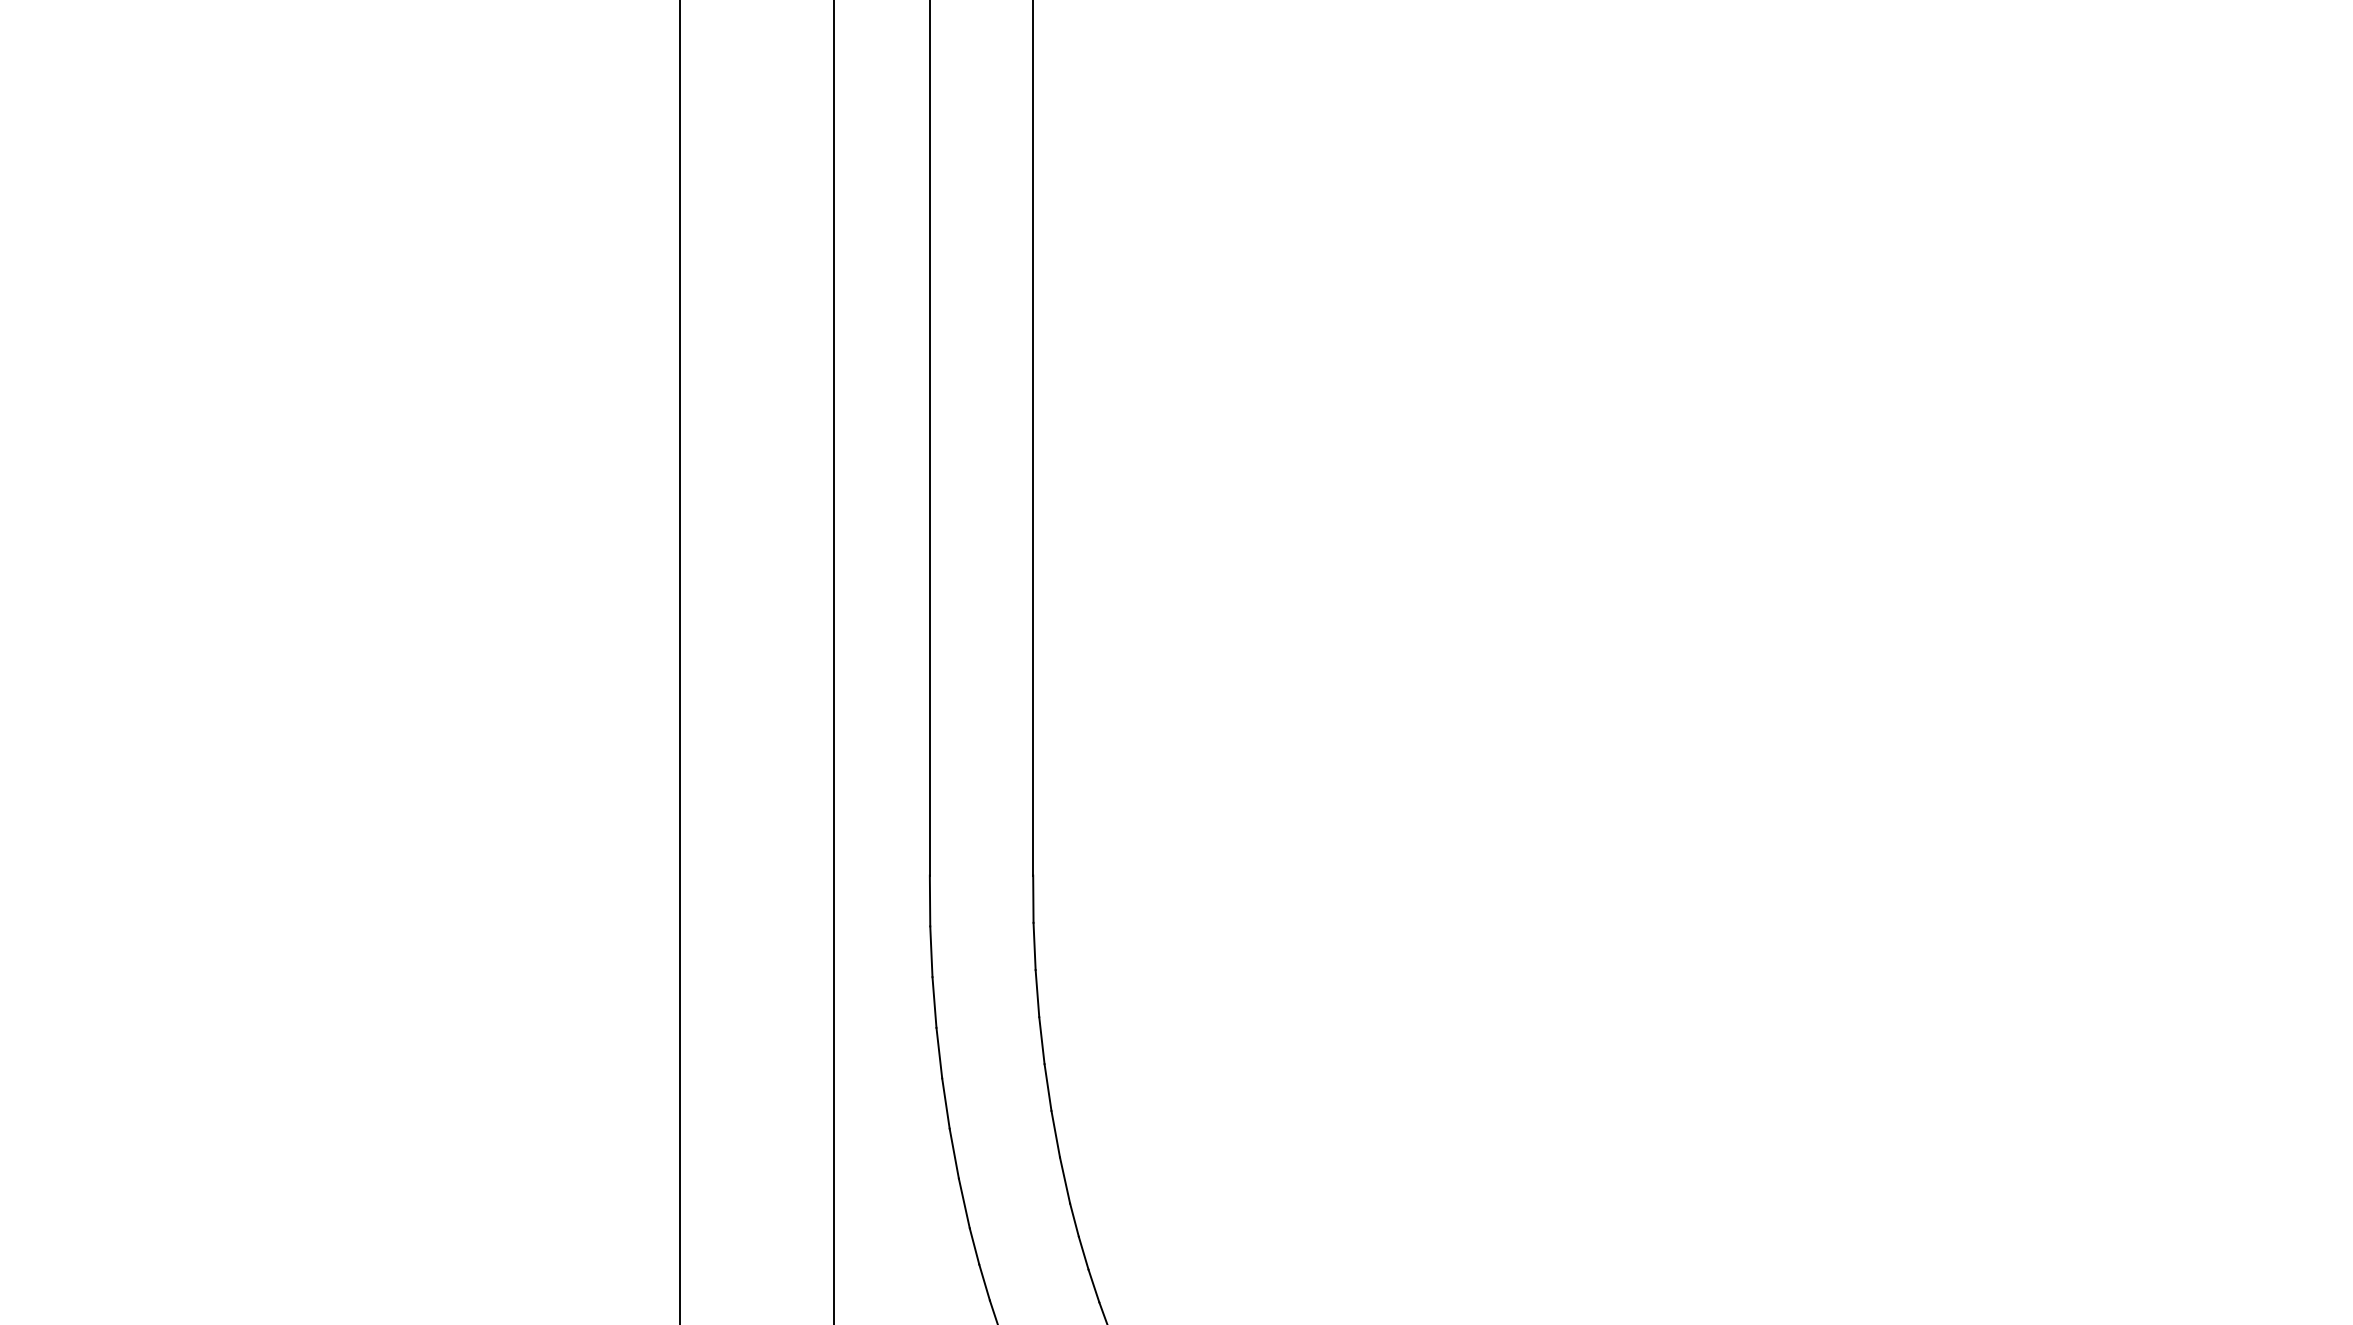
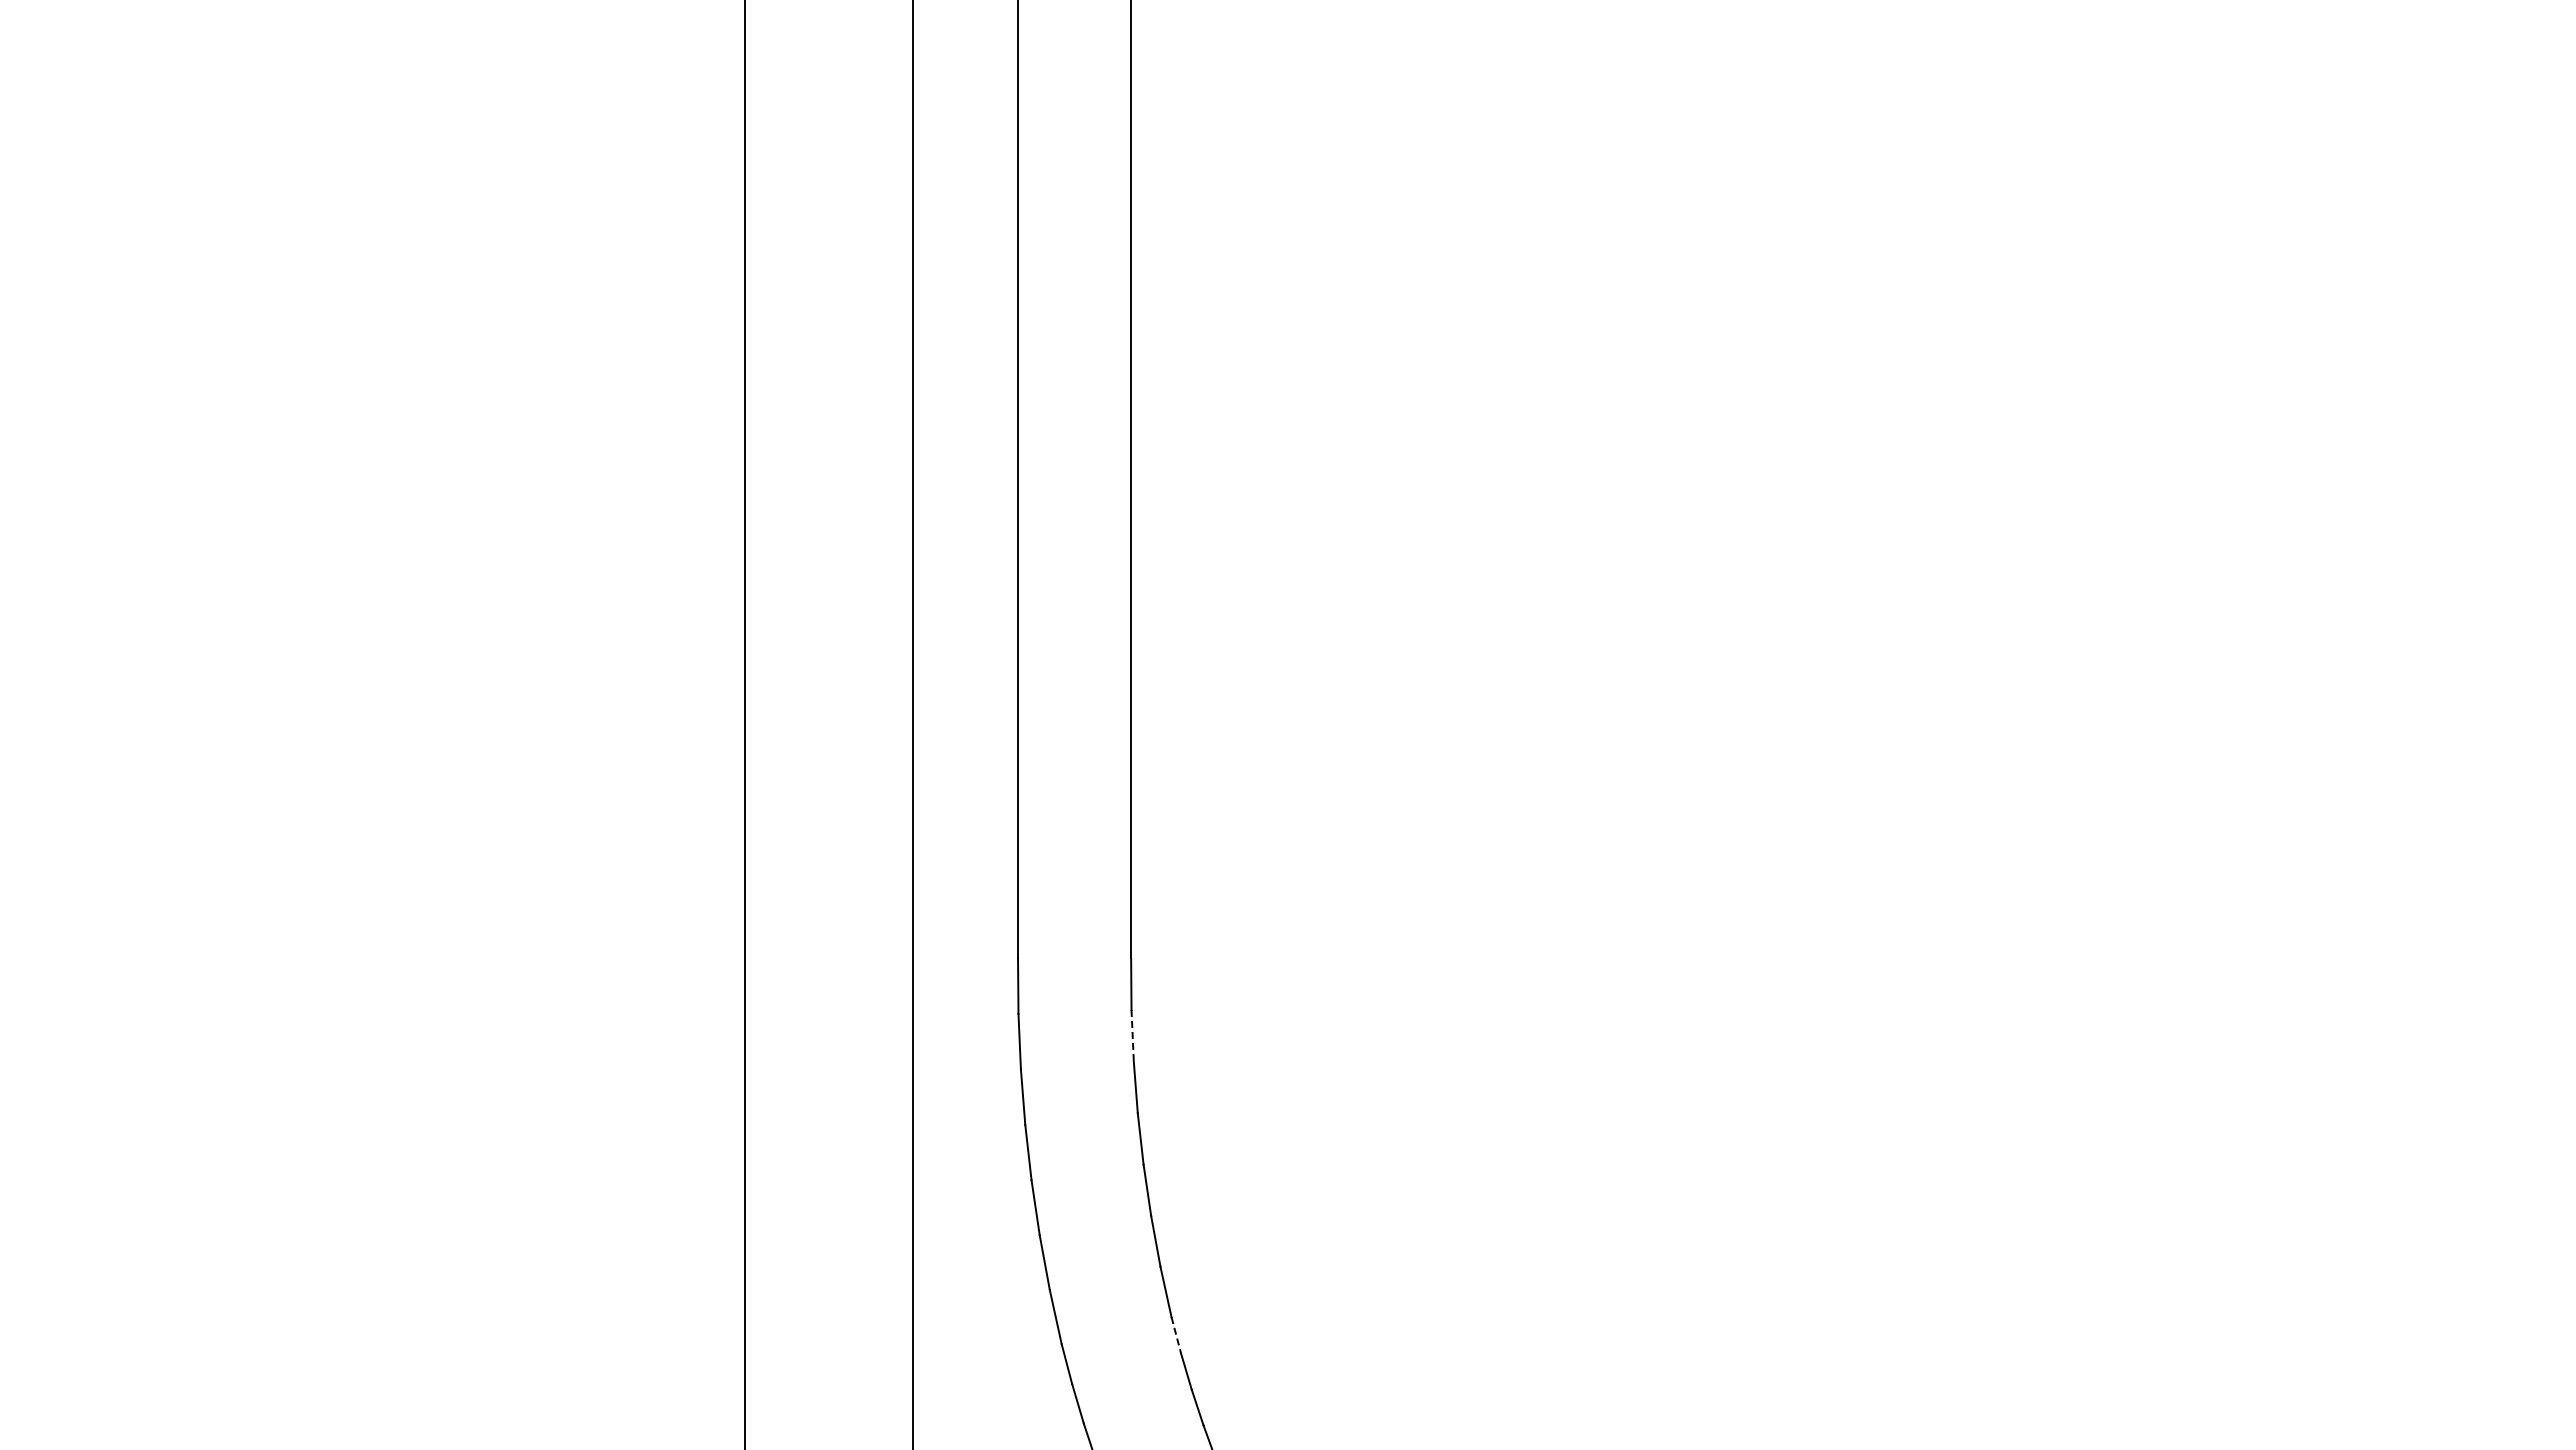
line: (1034, 946) -> (1132, 1035), solid -> dashed
line: (1074, 1220) -> (1176, 1335), solid -> dashed

